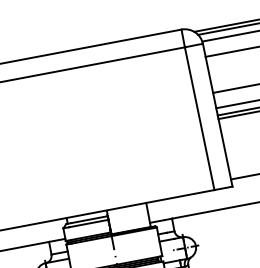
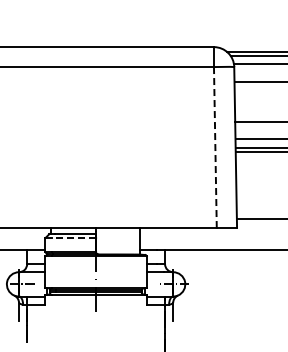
line: (199, 118) -> (215, 147), solid -> dashed
line: (88, 223) -> (73, 238), solid -> dashed

